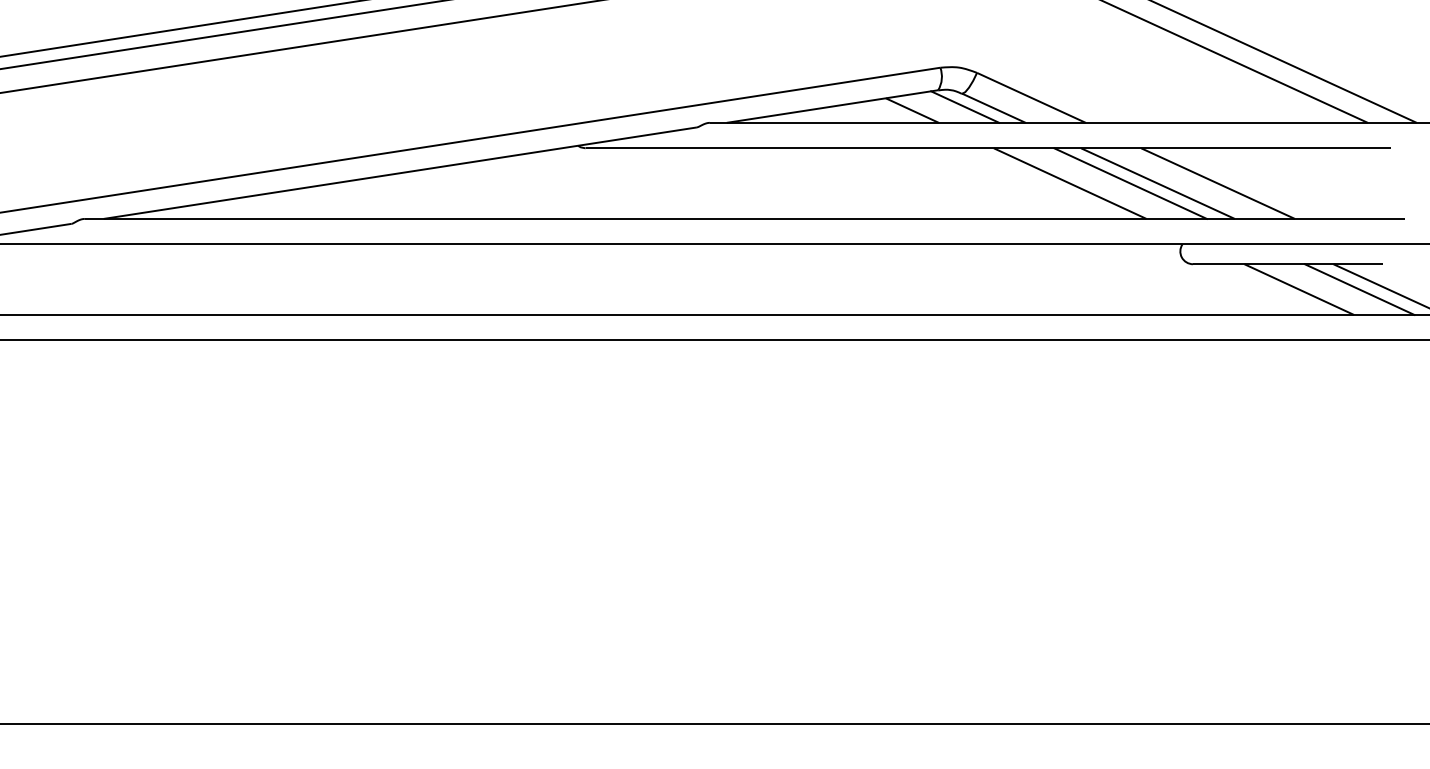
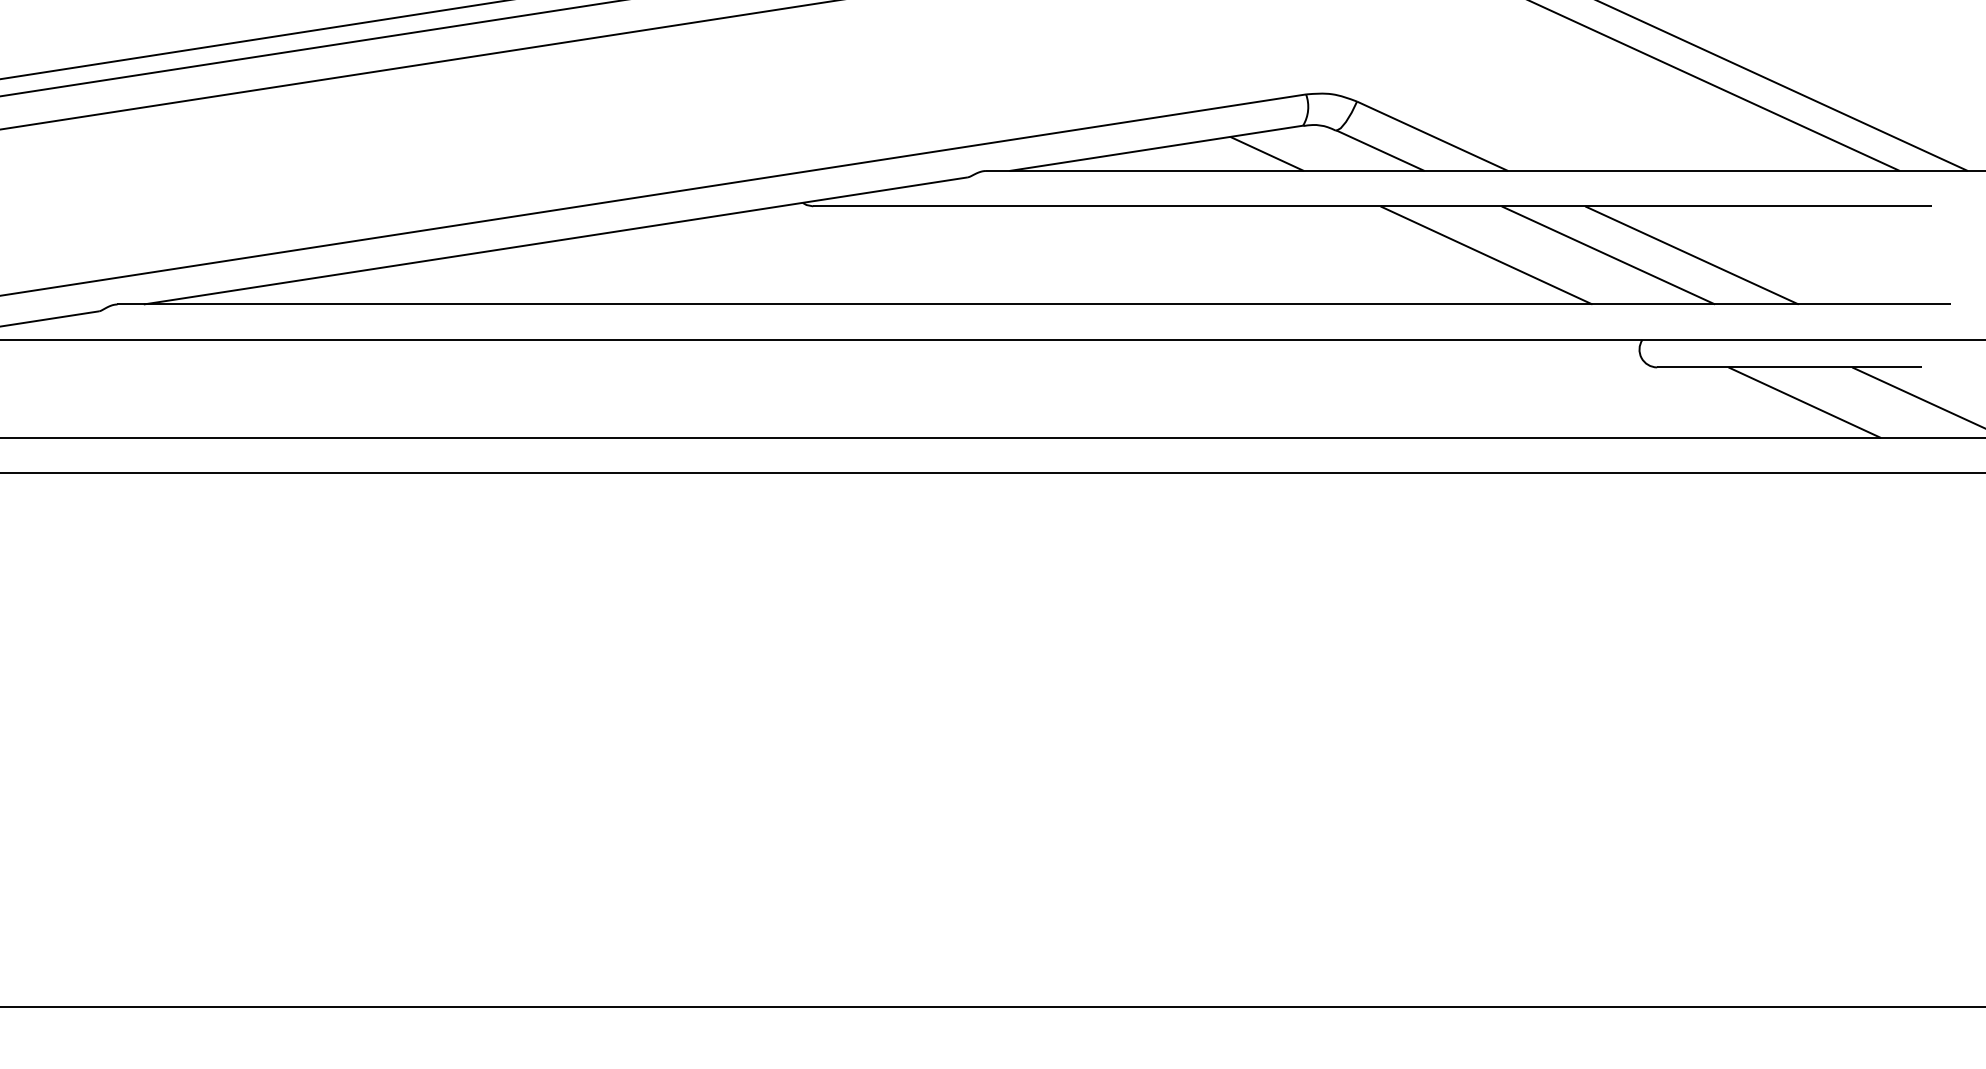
line: (965, 106) -> (1340, 148), removed
line: (1130, 183) -> (1570, 255), removed
line: (1359, 289) -> (1888, 402), removed

